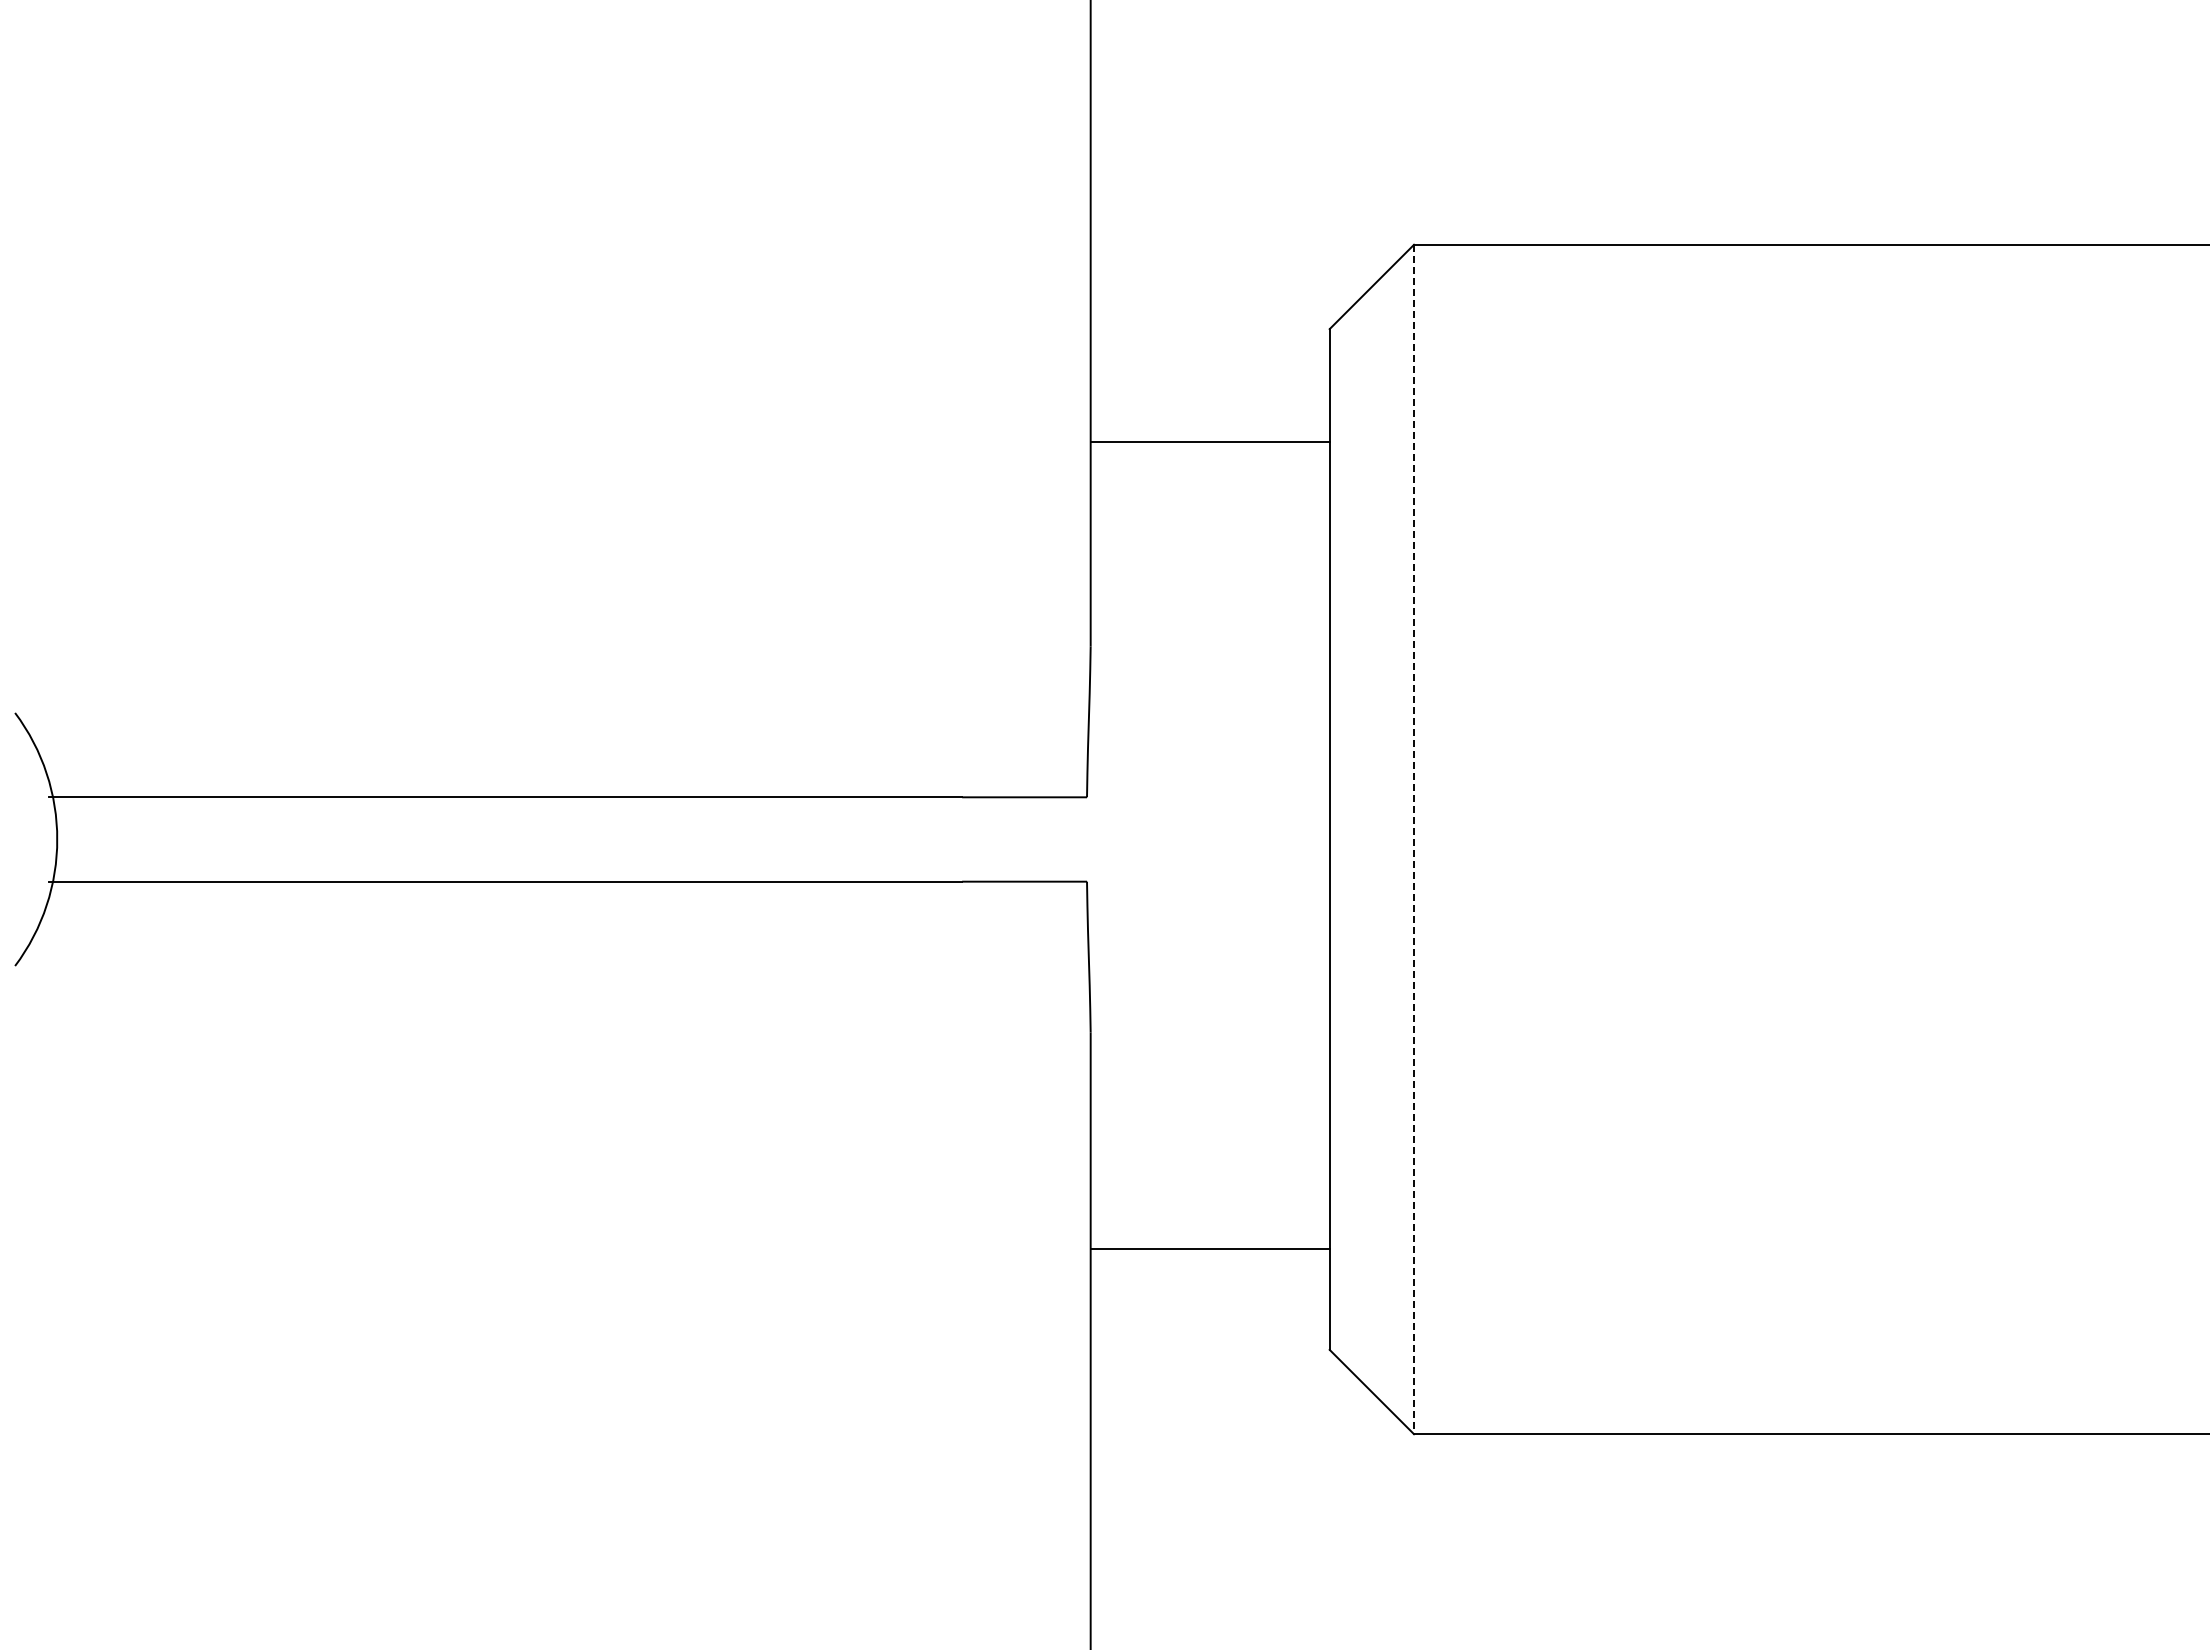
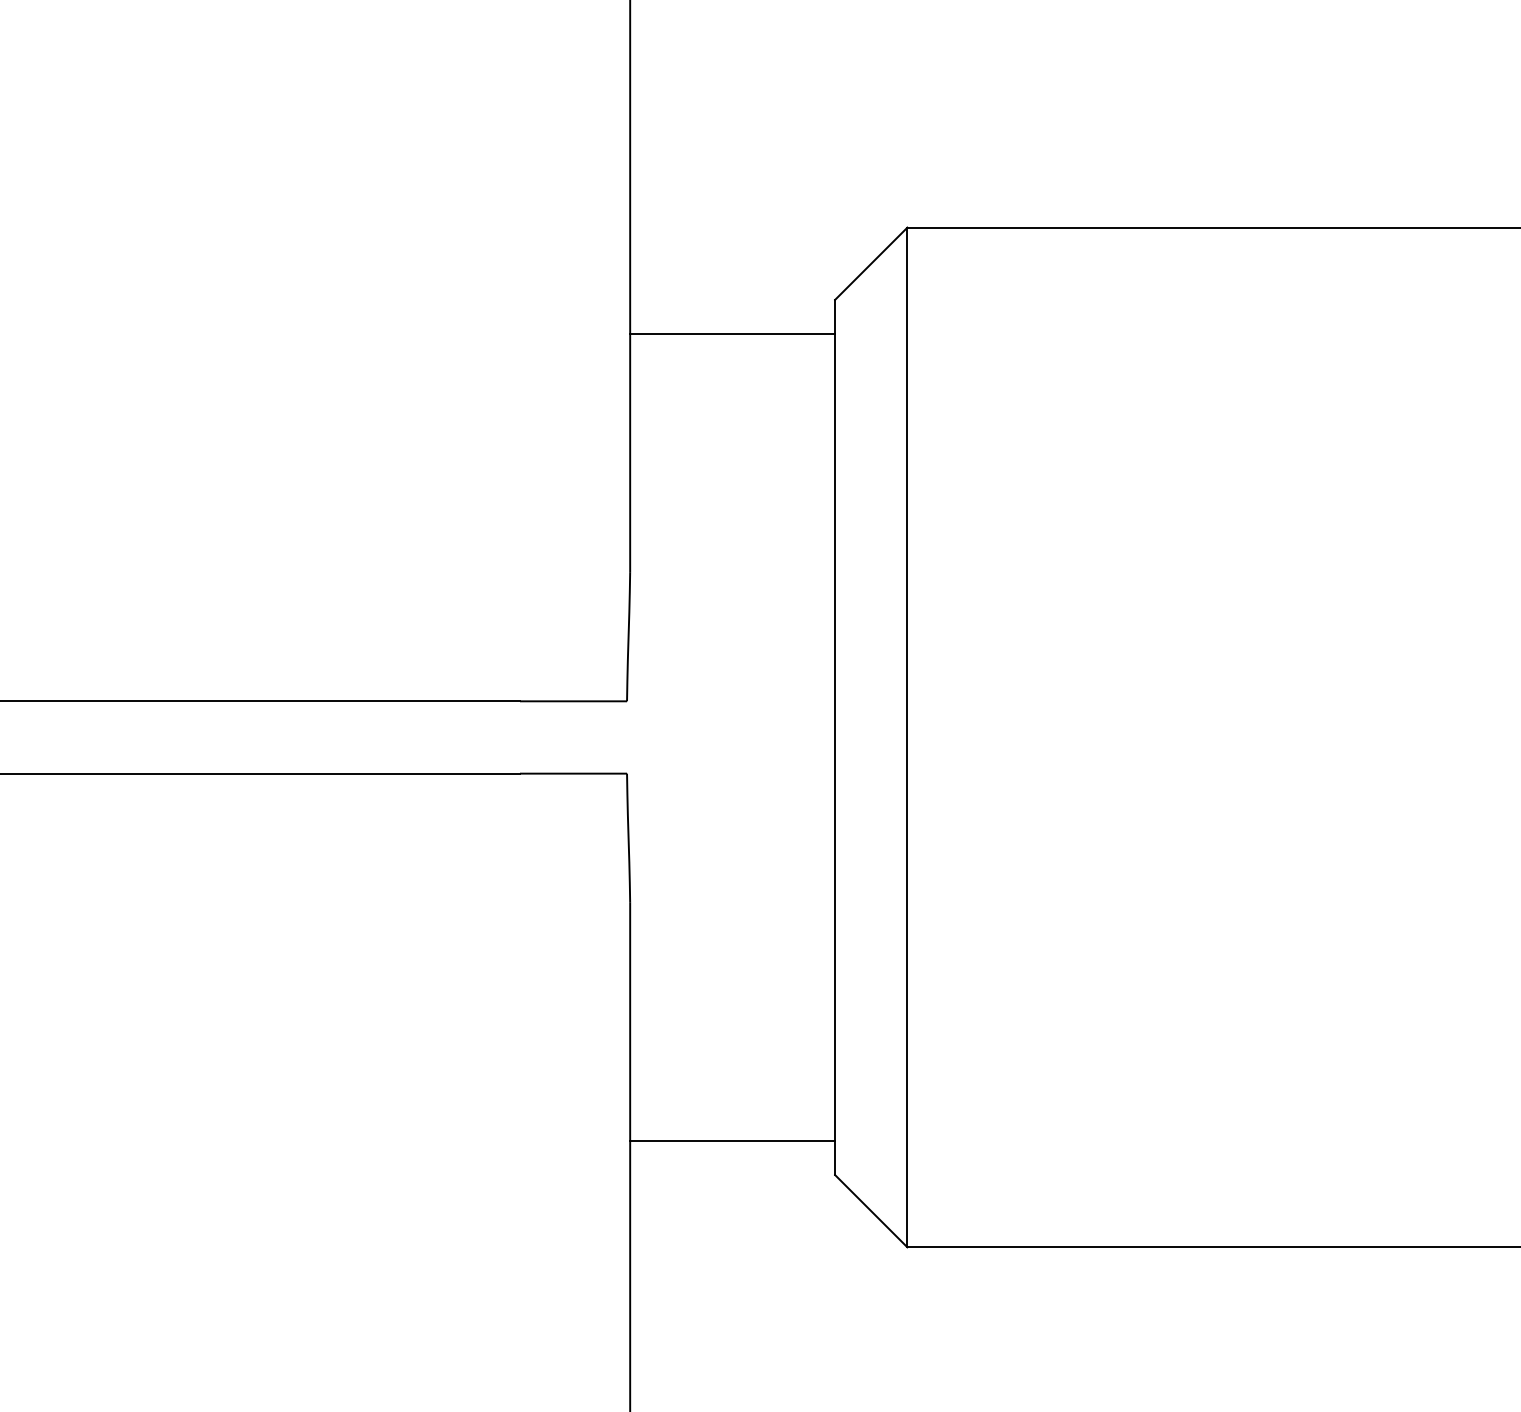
line: (1209, 442) -> (732, 333), moved
line: (1414, 839) -> (907, 737), dashed -> solid
line: (1209, 1249) -> (732, 1141), moved

